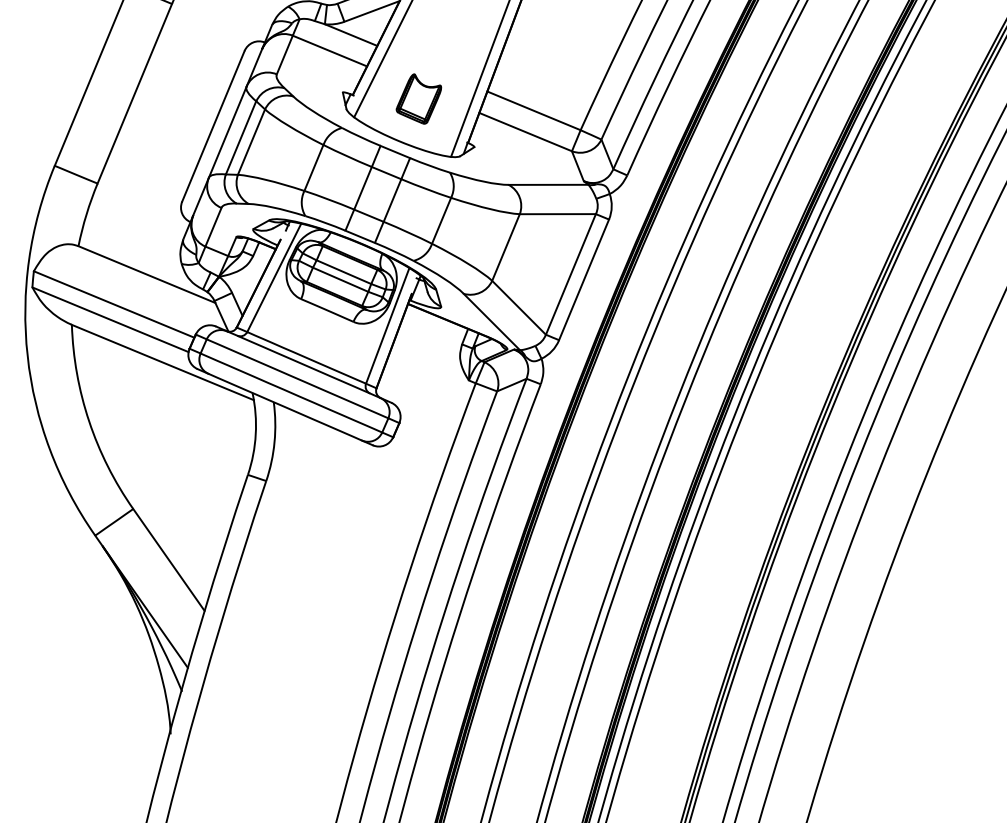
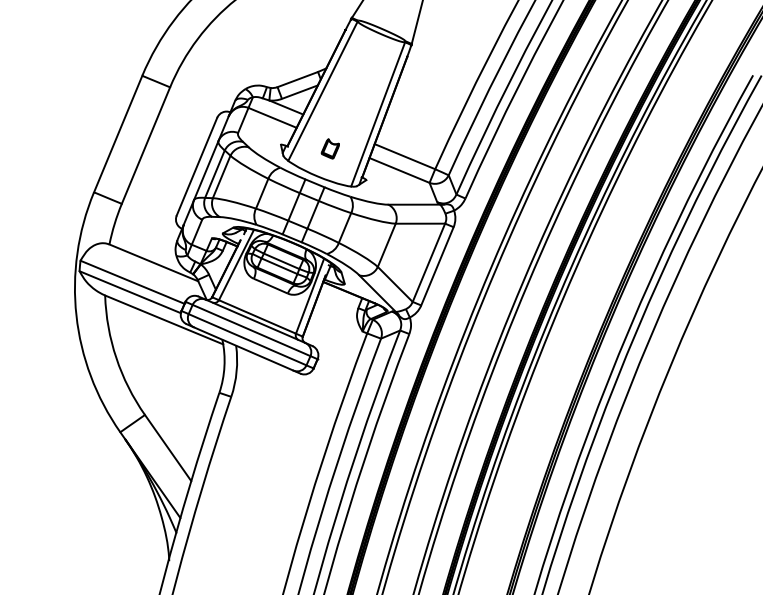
part: (419, 98) -> (330, 148), size x0.6

